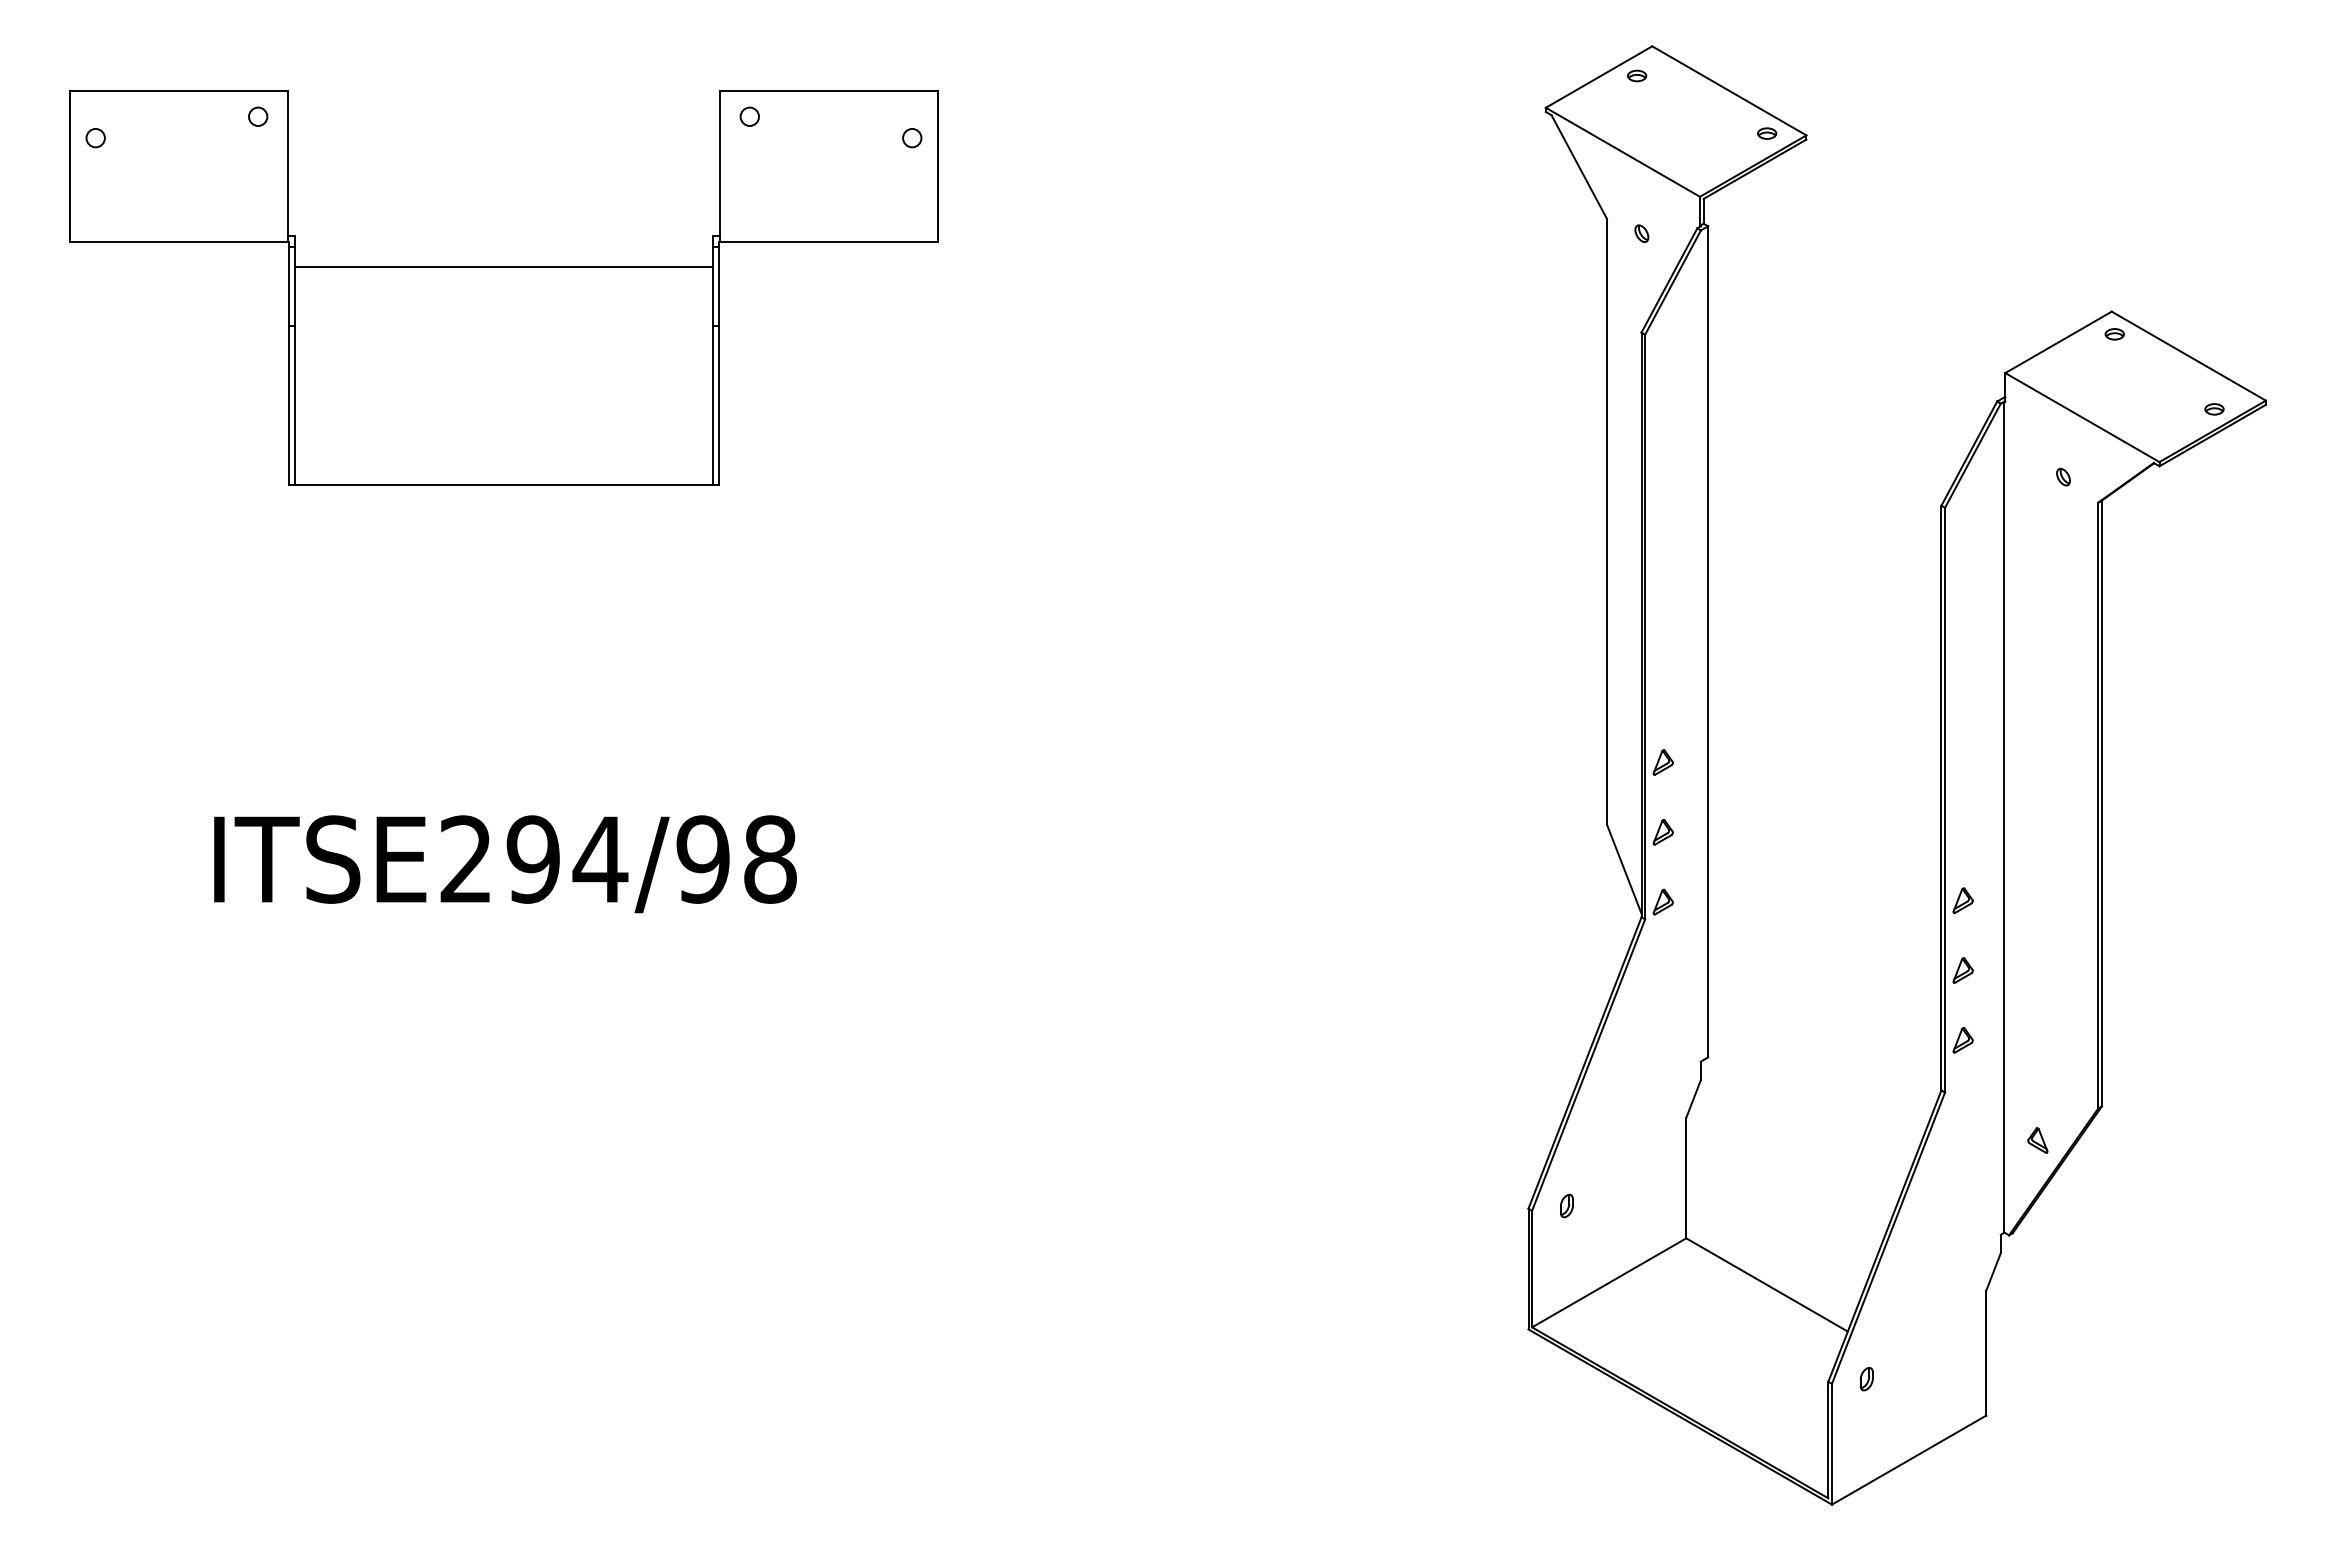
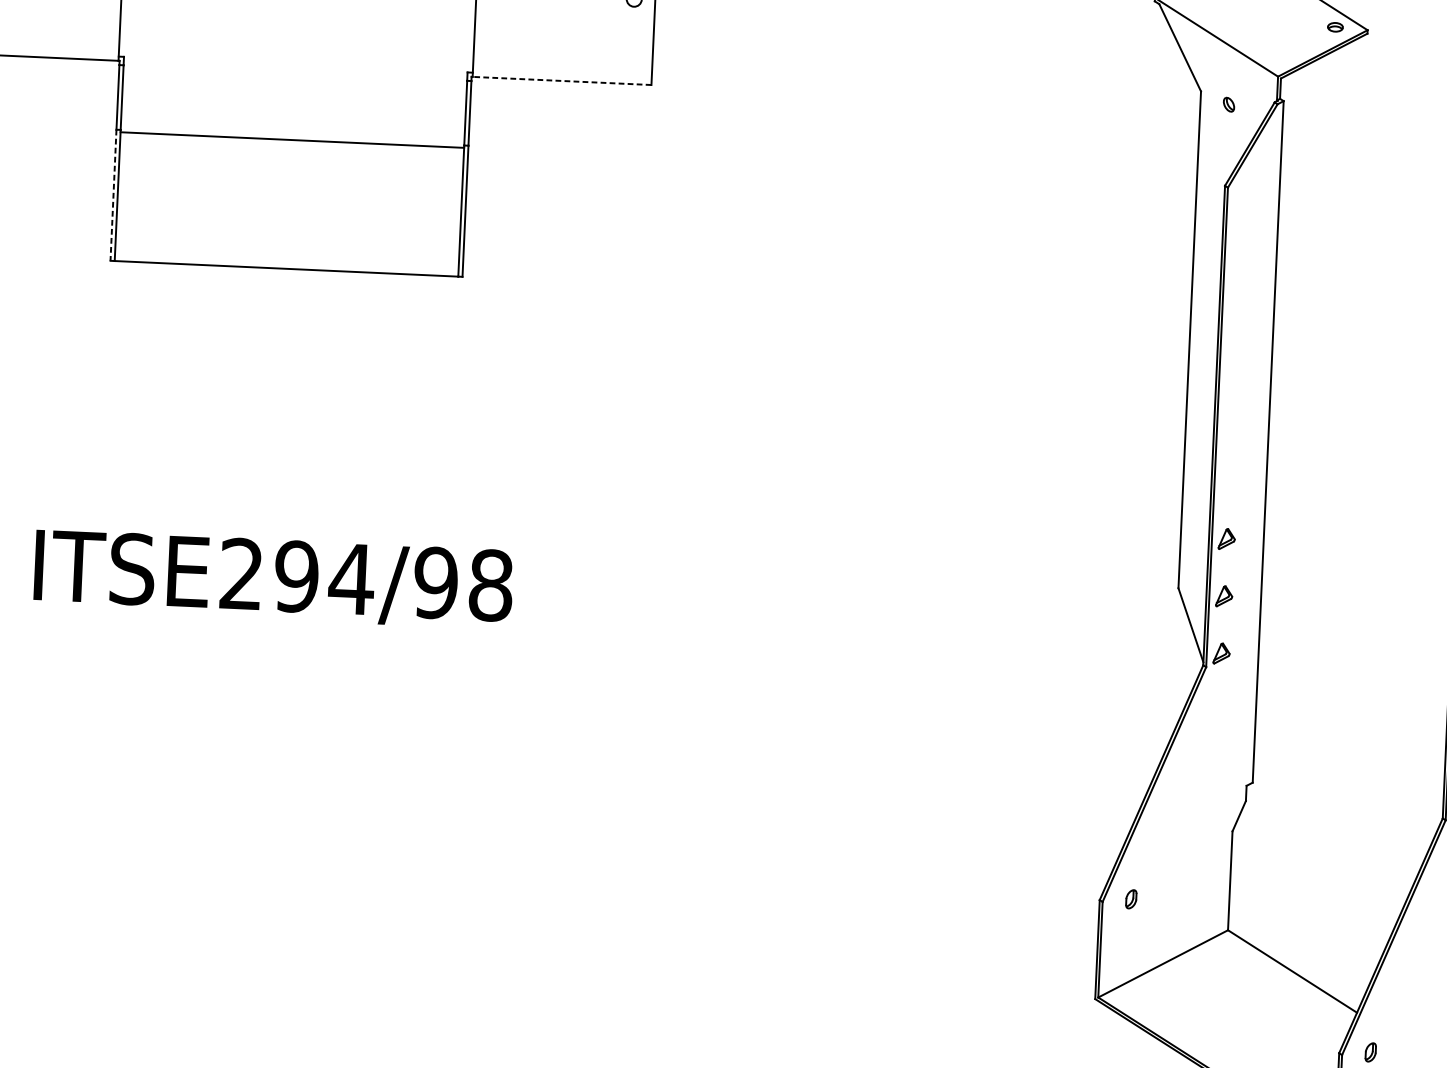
line: (828, 241) -> (561, 80), solid -> dashed
line: (503, 267) -> (291, 140), moved
line: (289, 405) -> (113, 195), solid -> dashed

